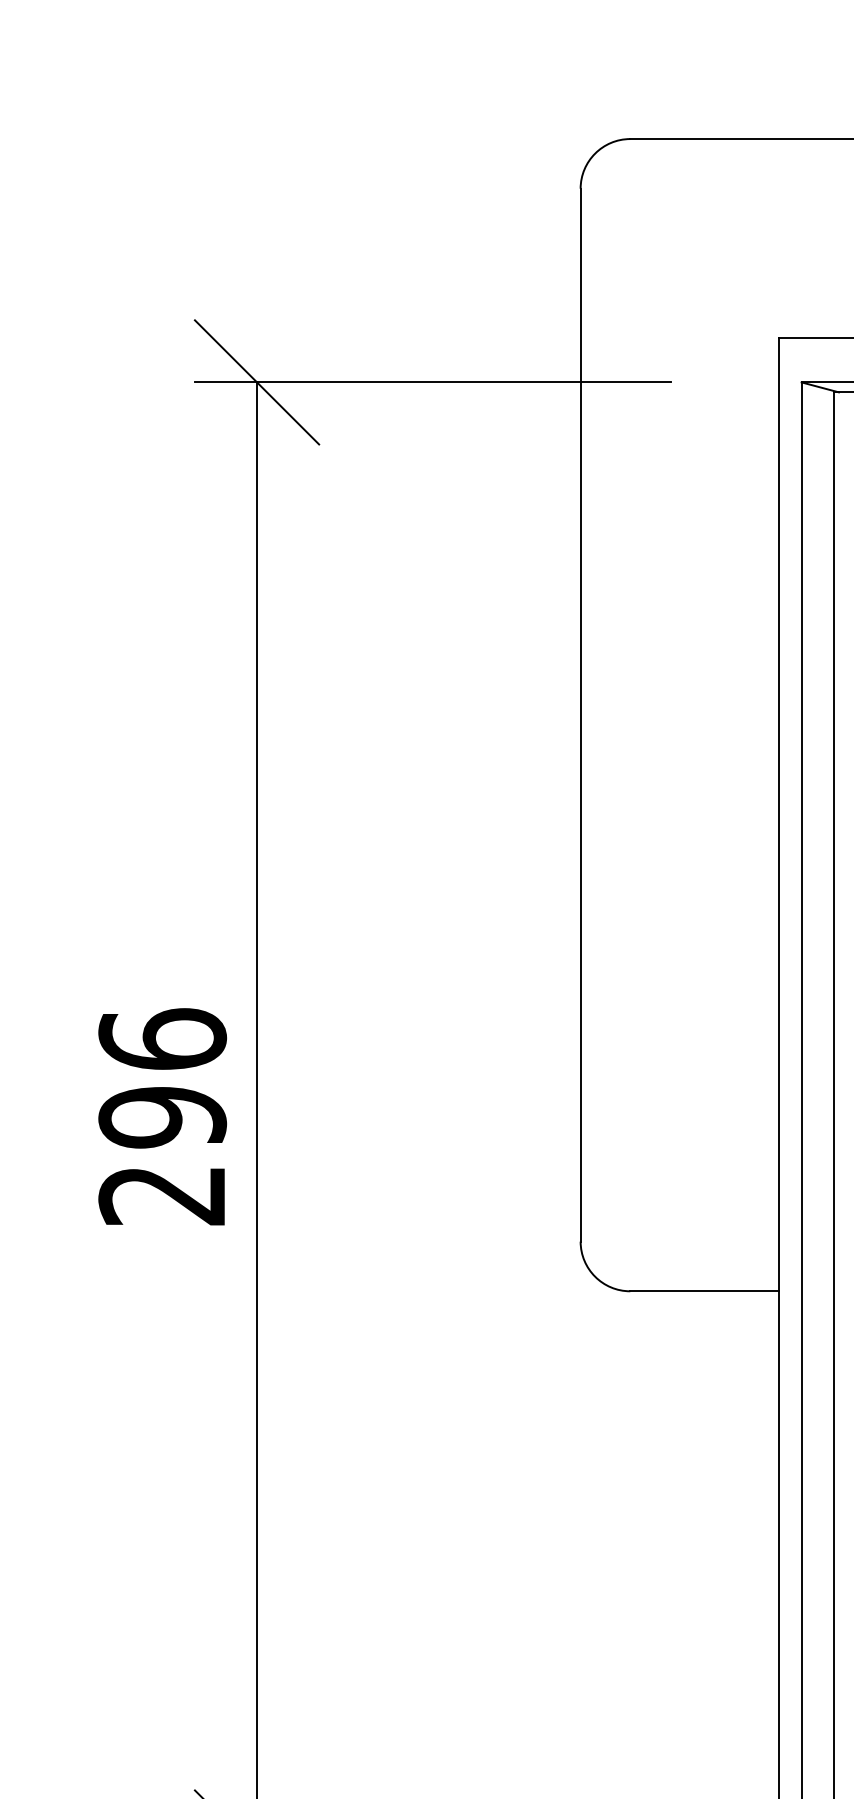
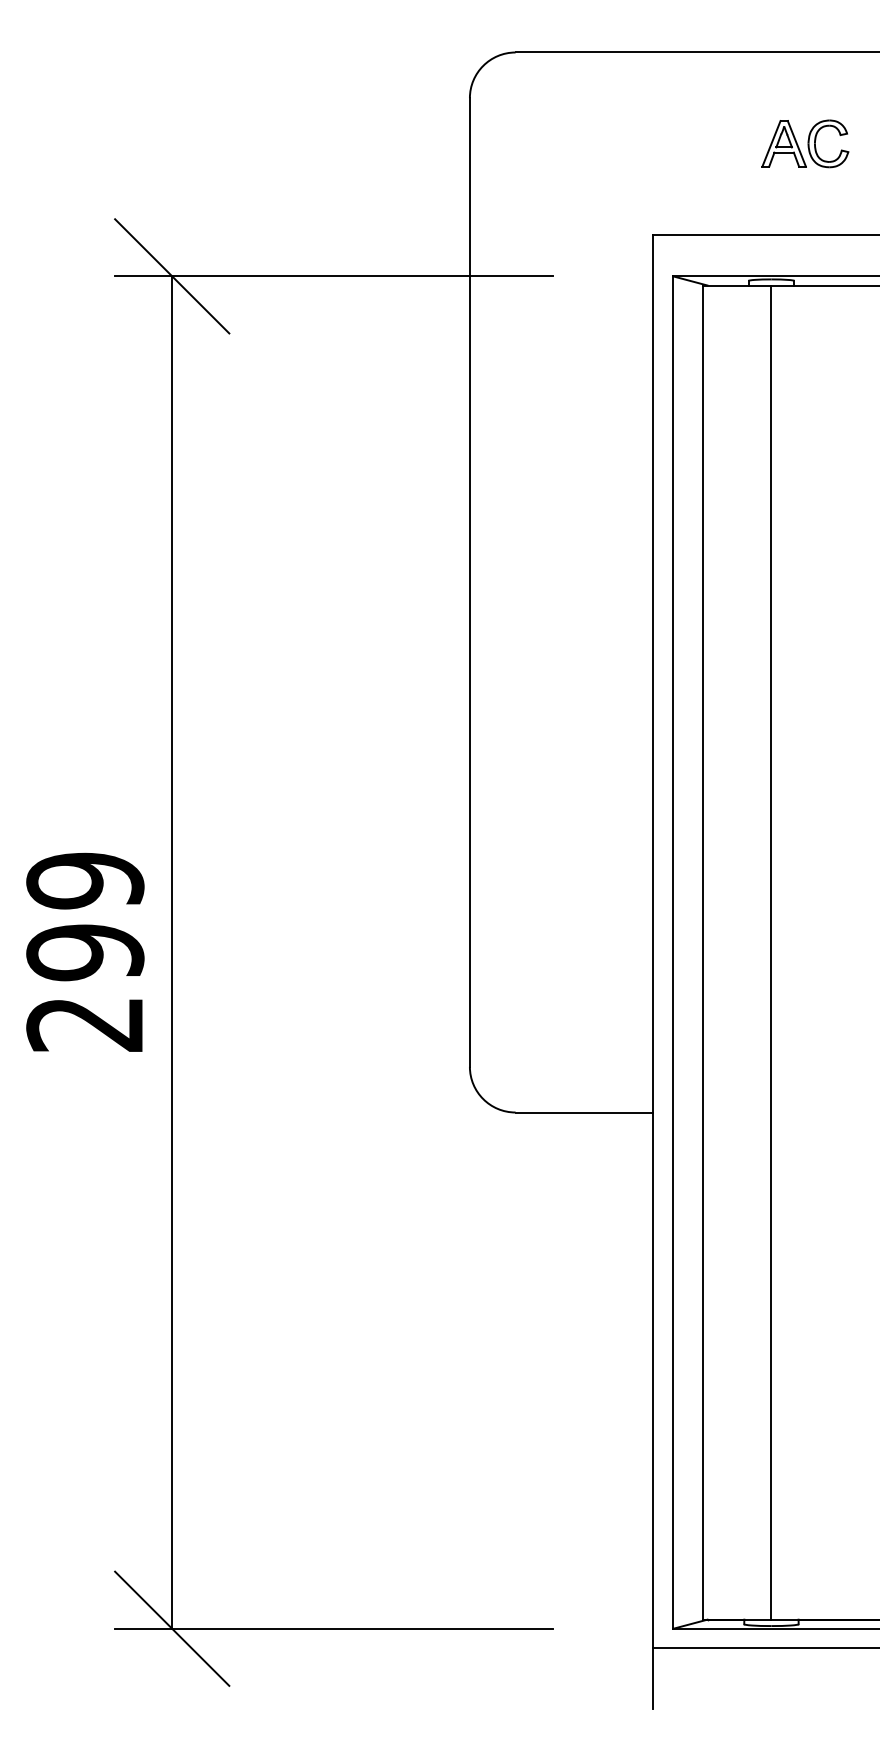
text: (162, 1039) -> (85, 880), 296 -> 299

